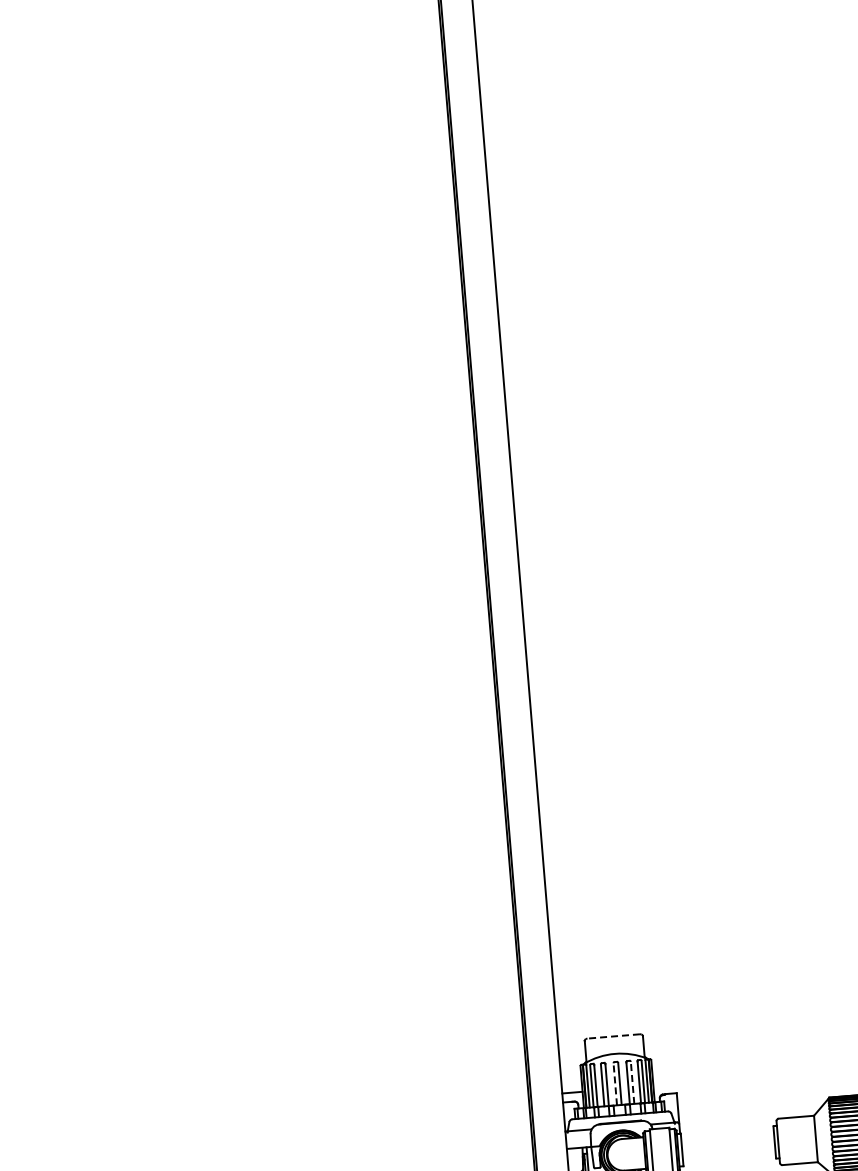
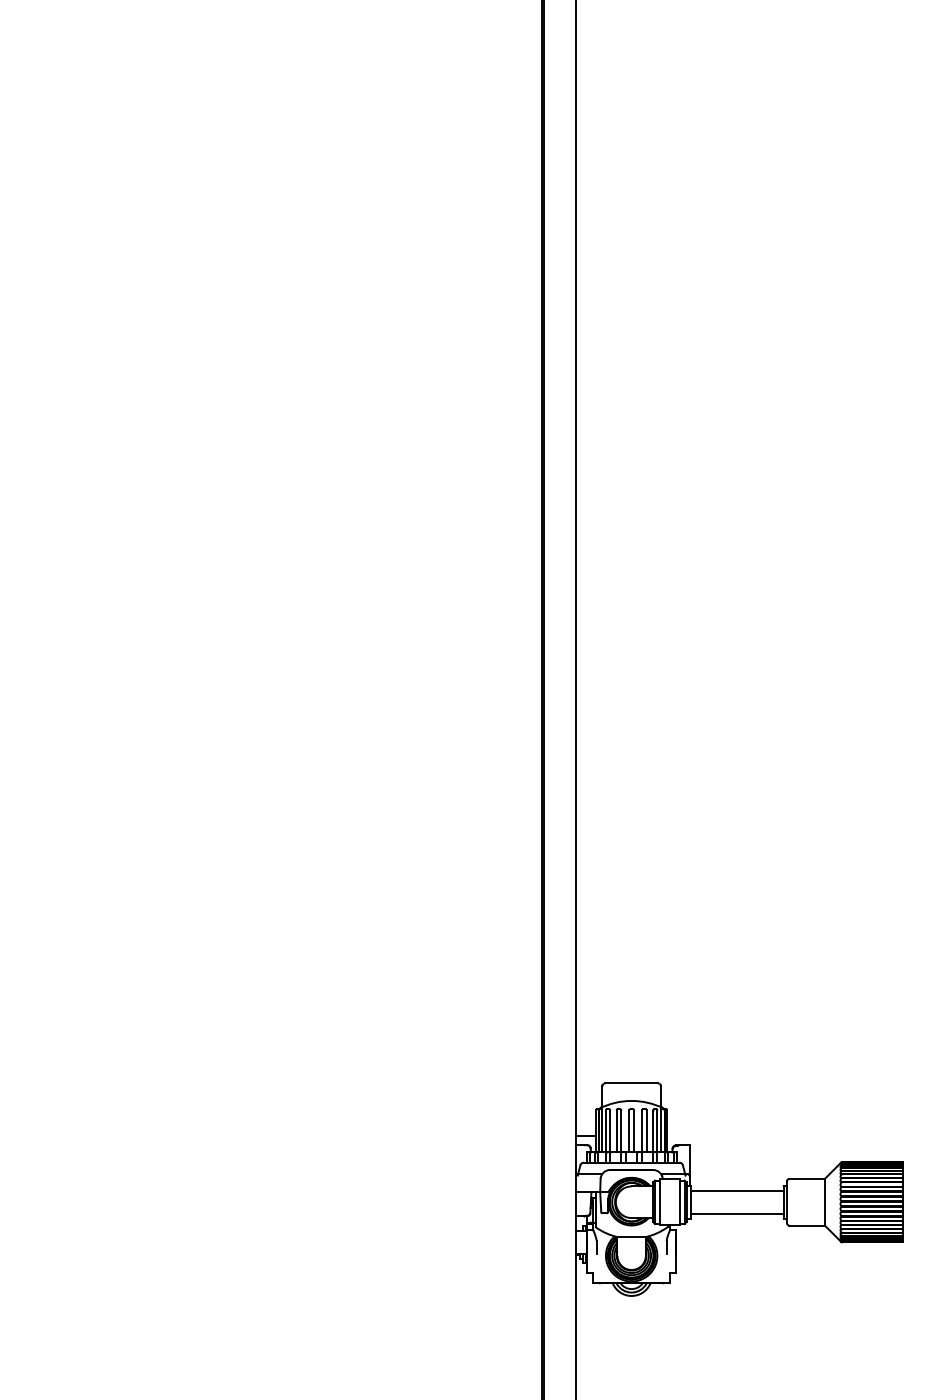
line: (613, 1036) -> (631, 1083), dashed -> solid
line: (632, 1082) -> (646, 1130), dashed -> solid
line: (615, 1083) -> (629, 1130), dashed -> solid
line: (726, 1134) -> (736, 1190), added
line: (728, 1157) -> (736, 1213), added

